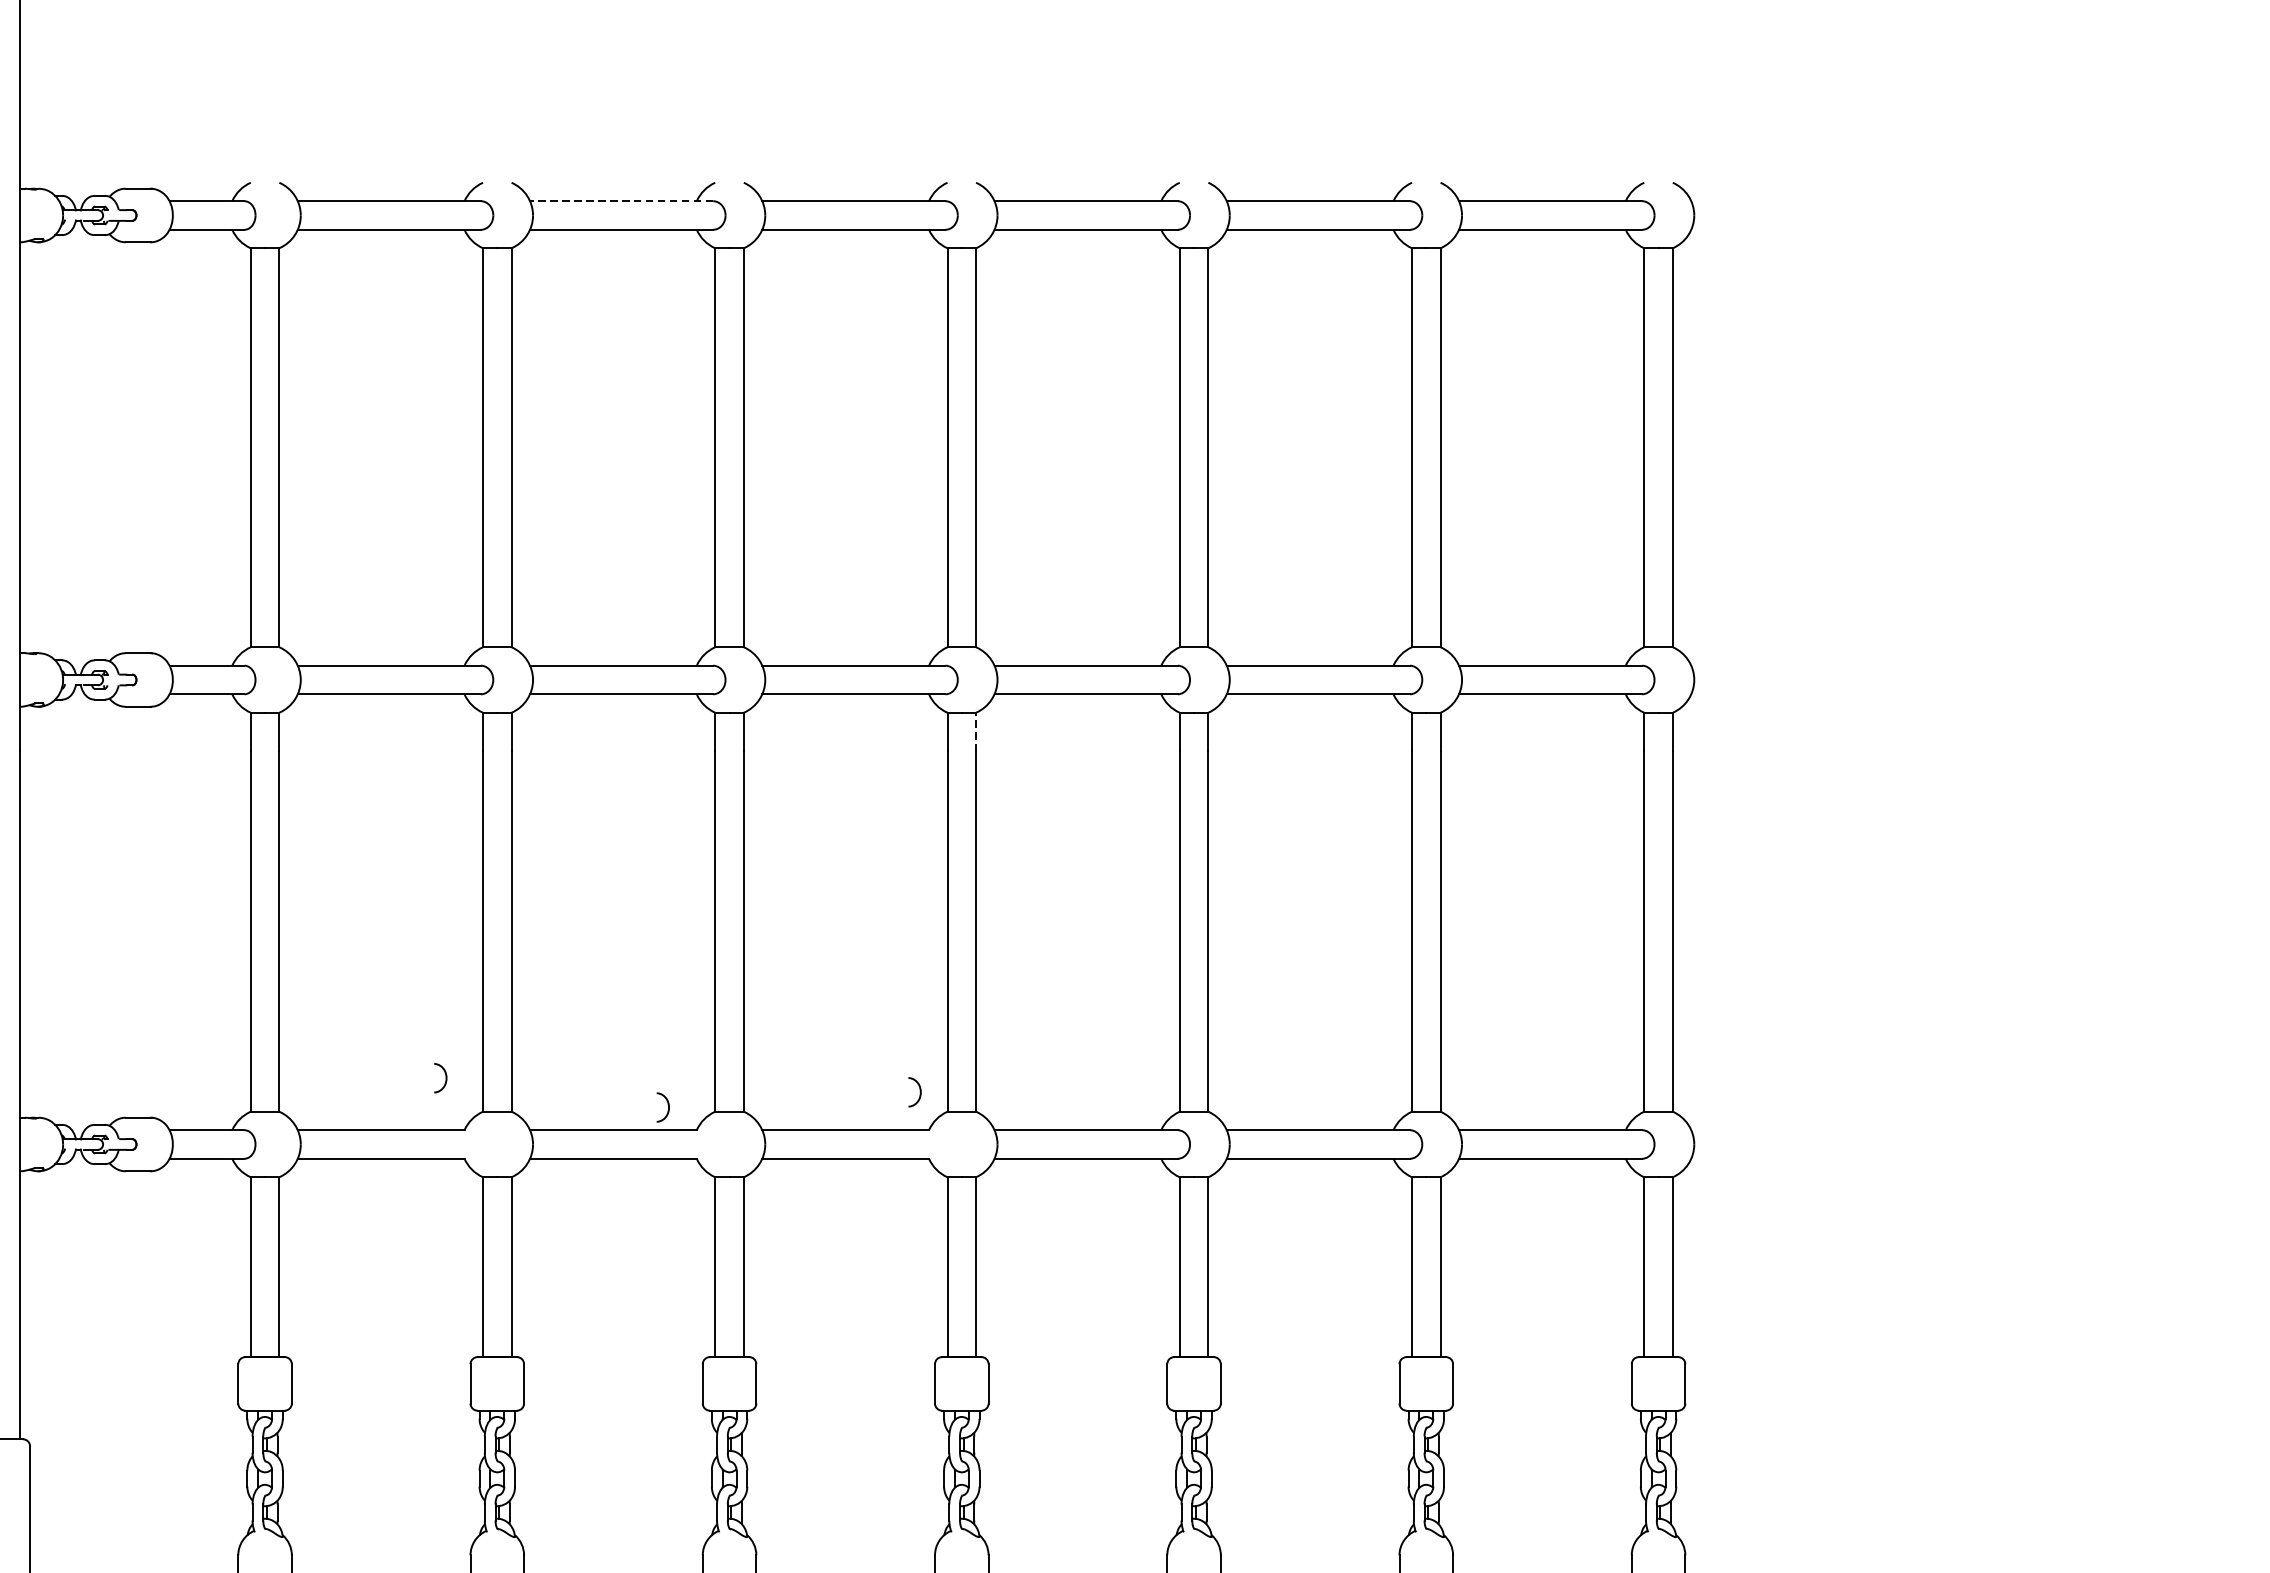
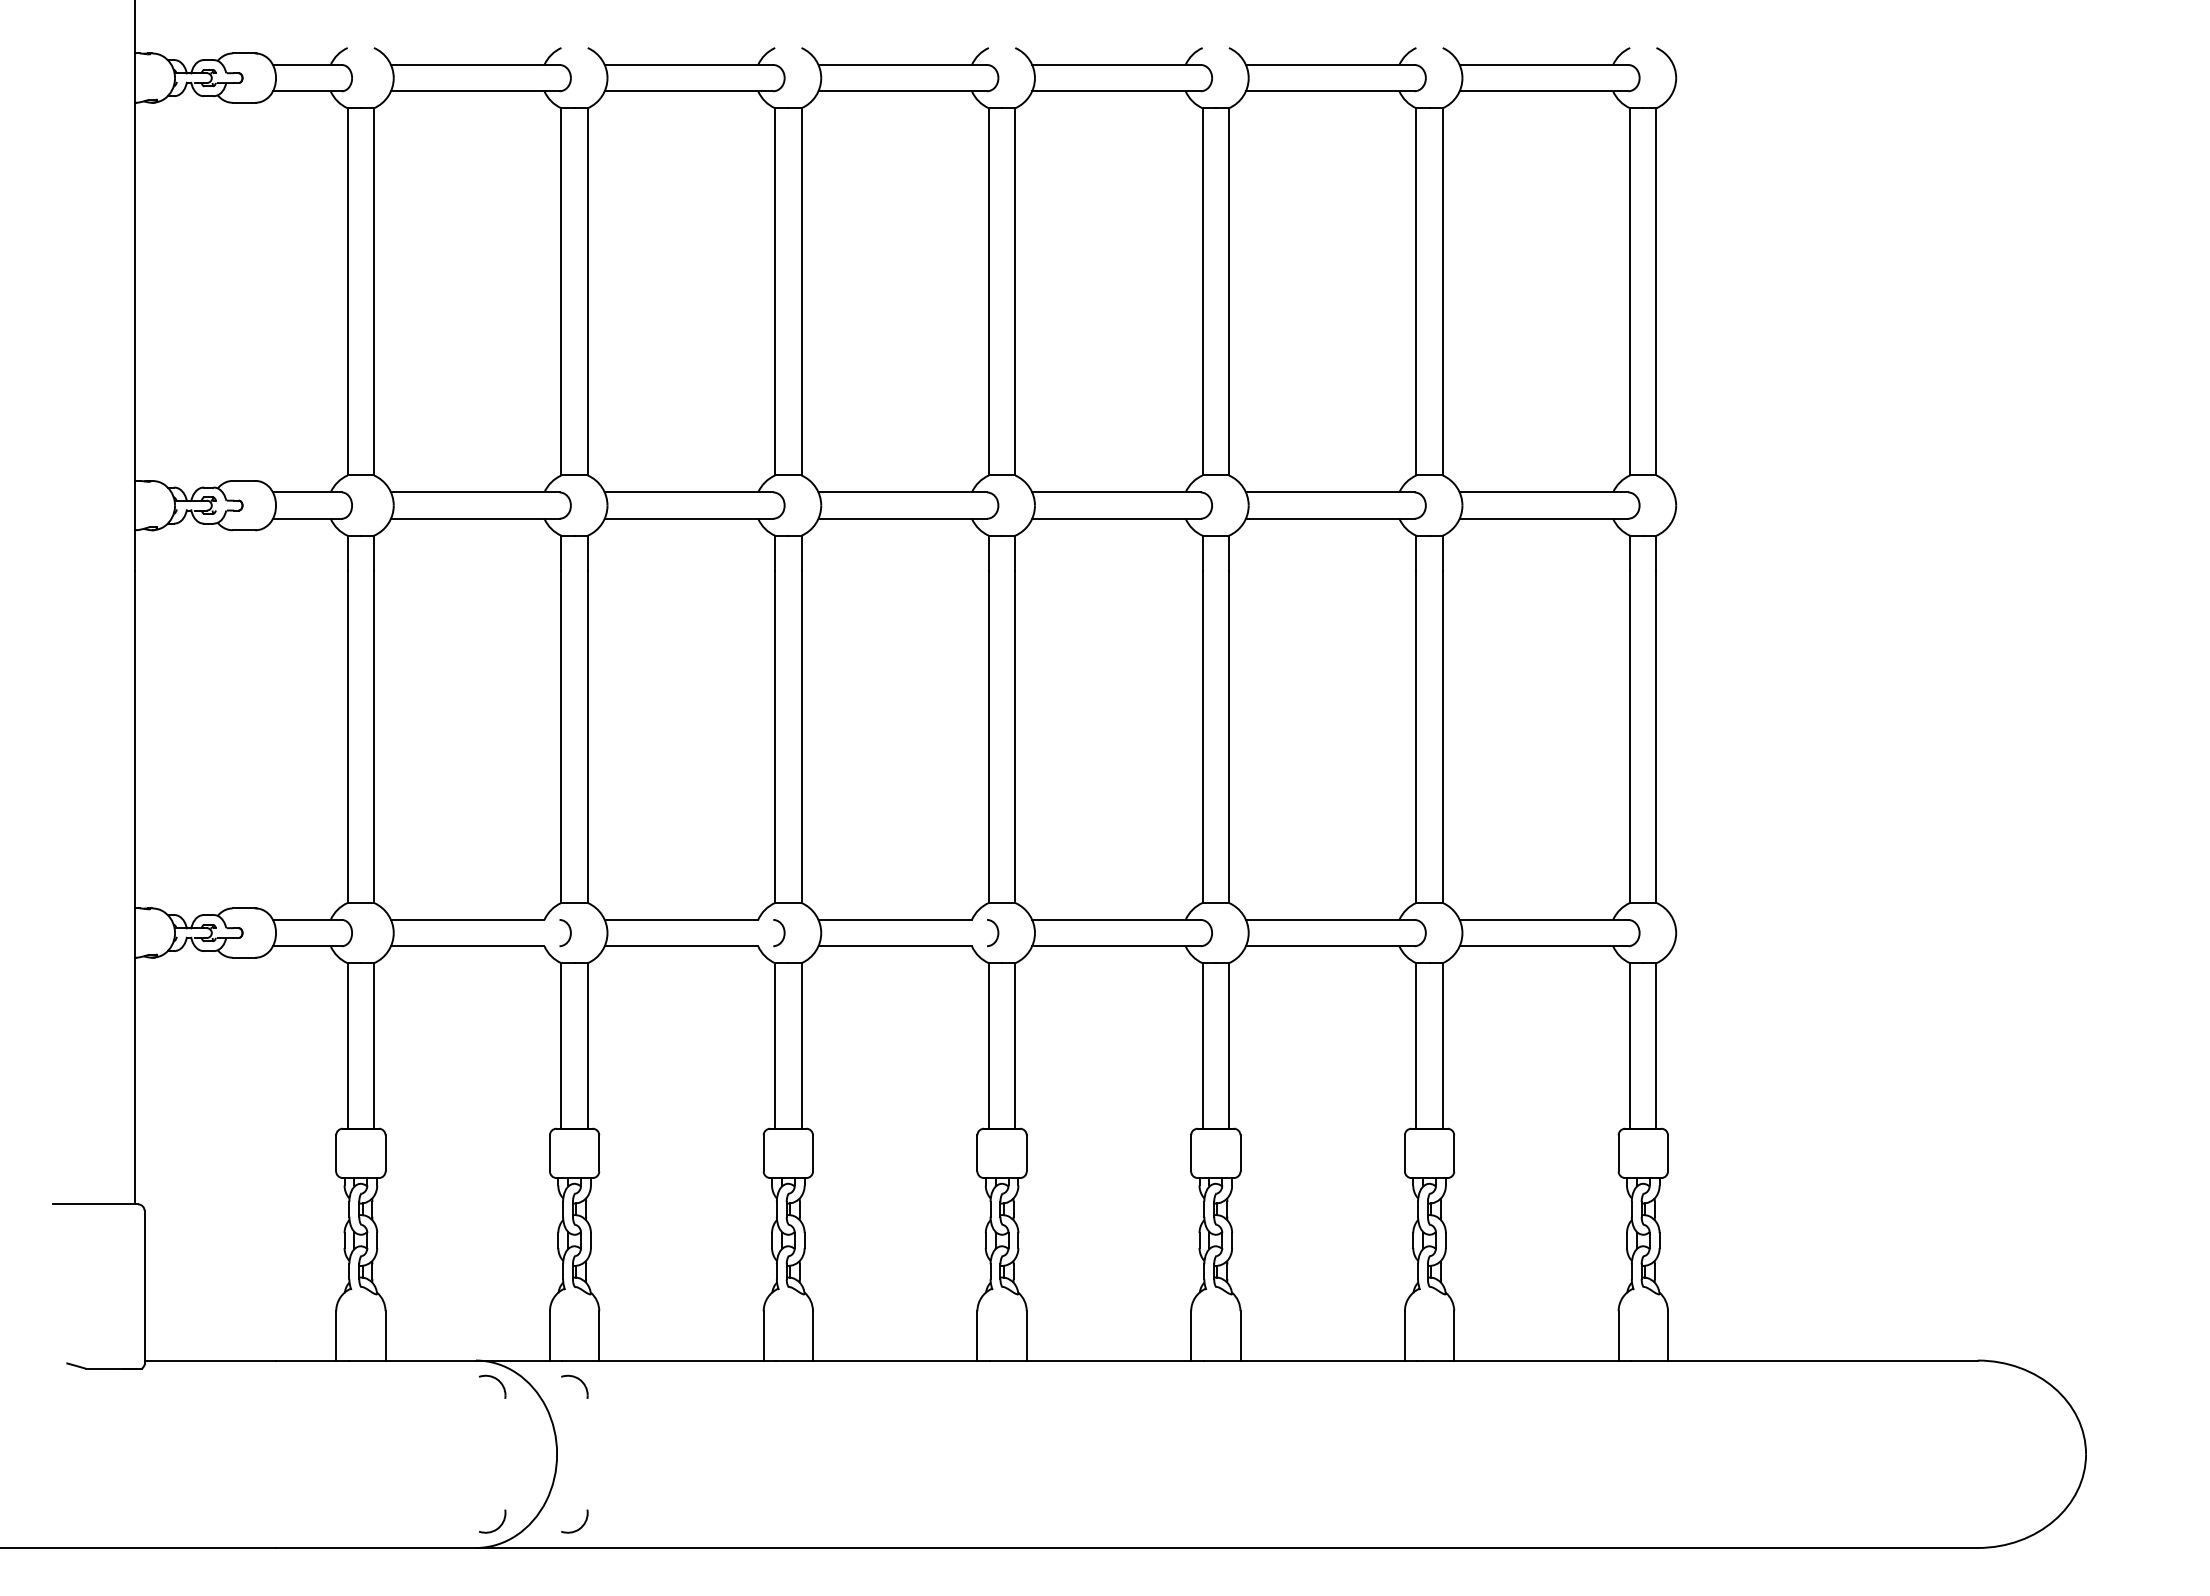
line: (621, 200) -> (688, 64), dashed -> solid
line: (976, 732) -> (1015, 553), dashed -> solid
curve: (445, 1080) -> (569, 935), moved
curve: (919, 1092) -> (997, 933), moved
curve: (667, 1108) -> (783, 933), moved

